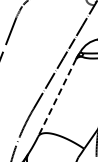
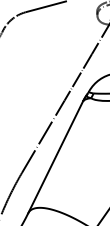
line: (56, 98) -> (54, 158), dashed -> solid

